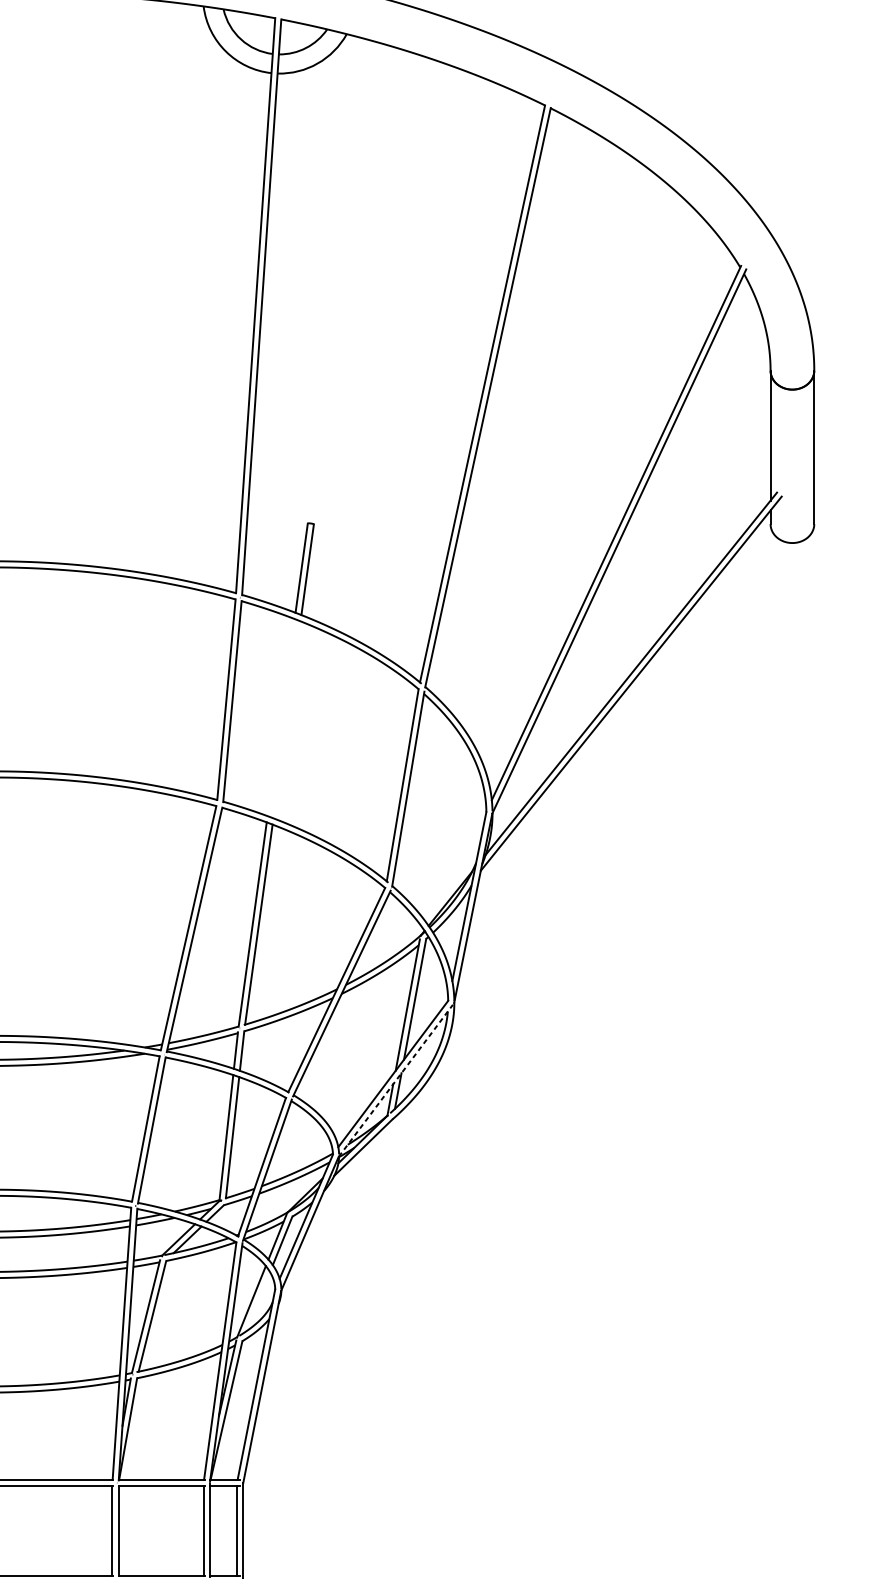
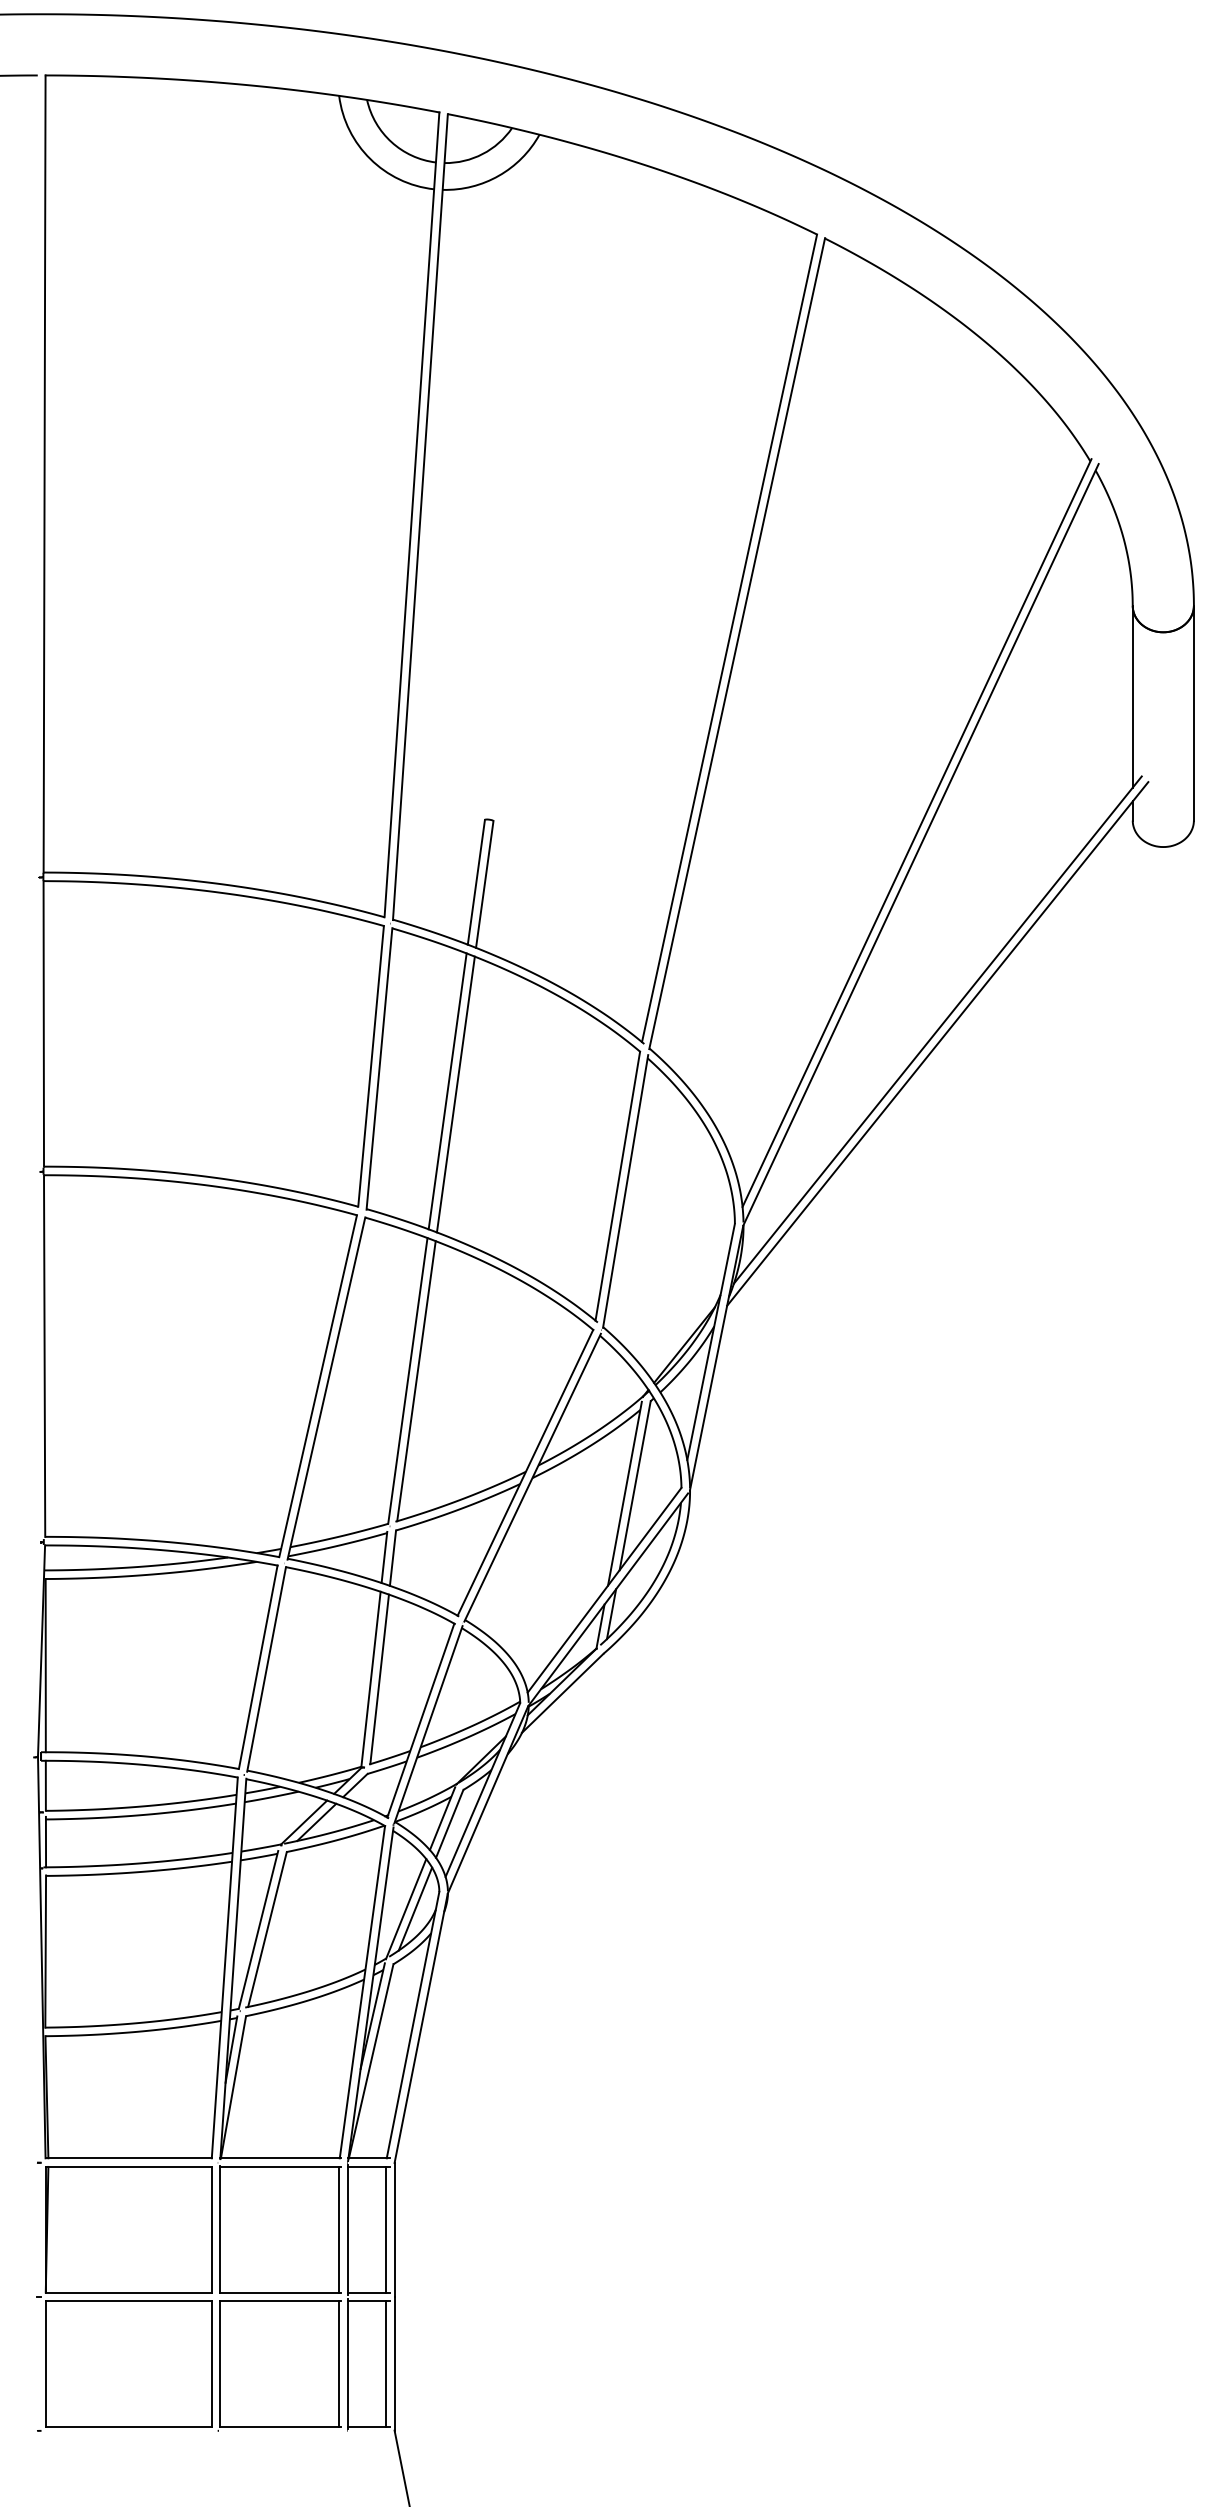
line: (281, 717) -> (447, 1091), added
line: (286, 719) -> (455, 1094), added
line: (396, 1080) -> (608, 1599), dashed -> solid
line: (258, 1301) -> (415, 1908), added

